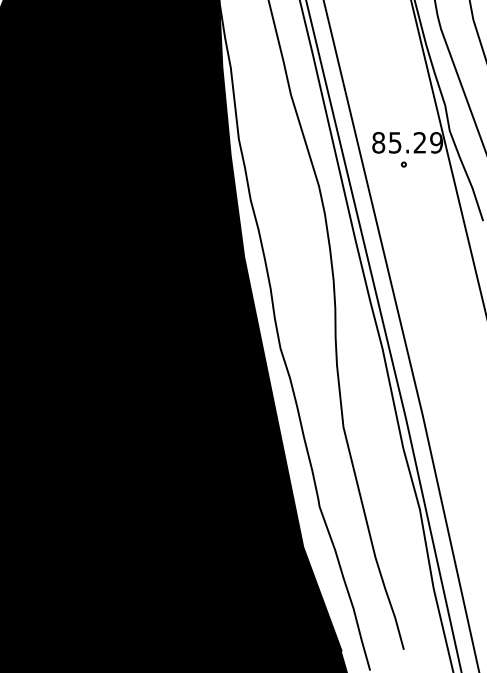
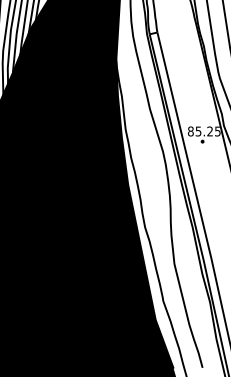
text: (435, 142) -> (217, 131), 85.29 -> 85.25

